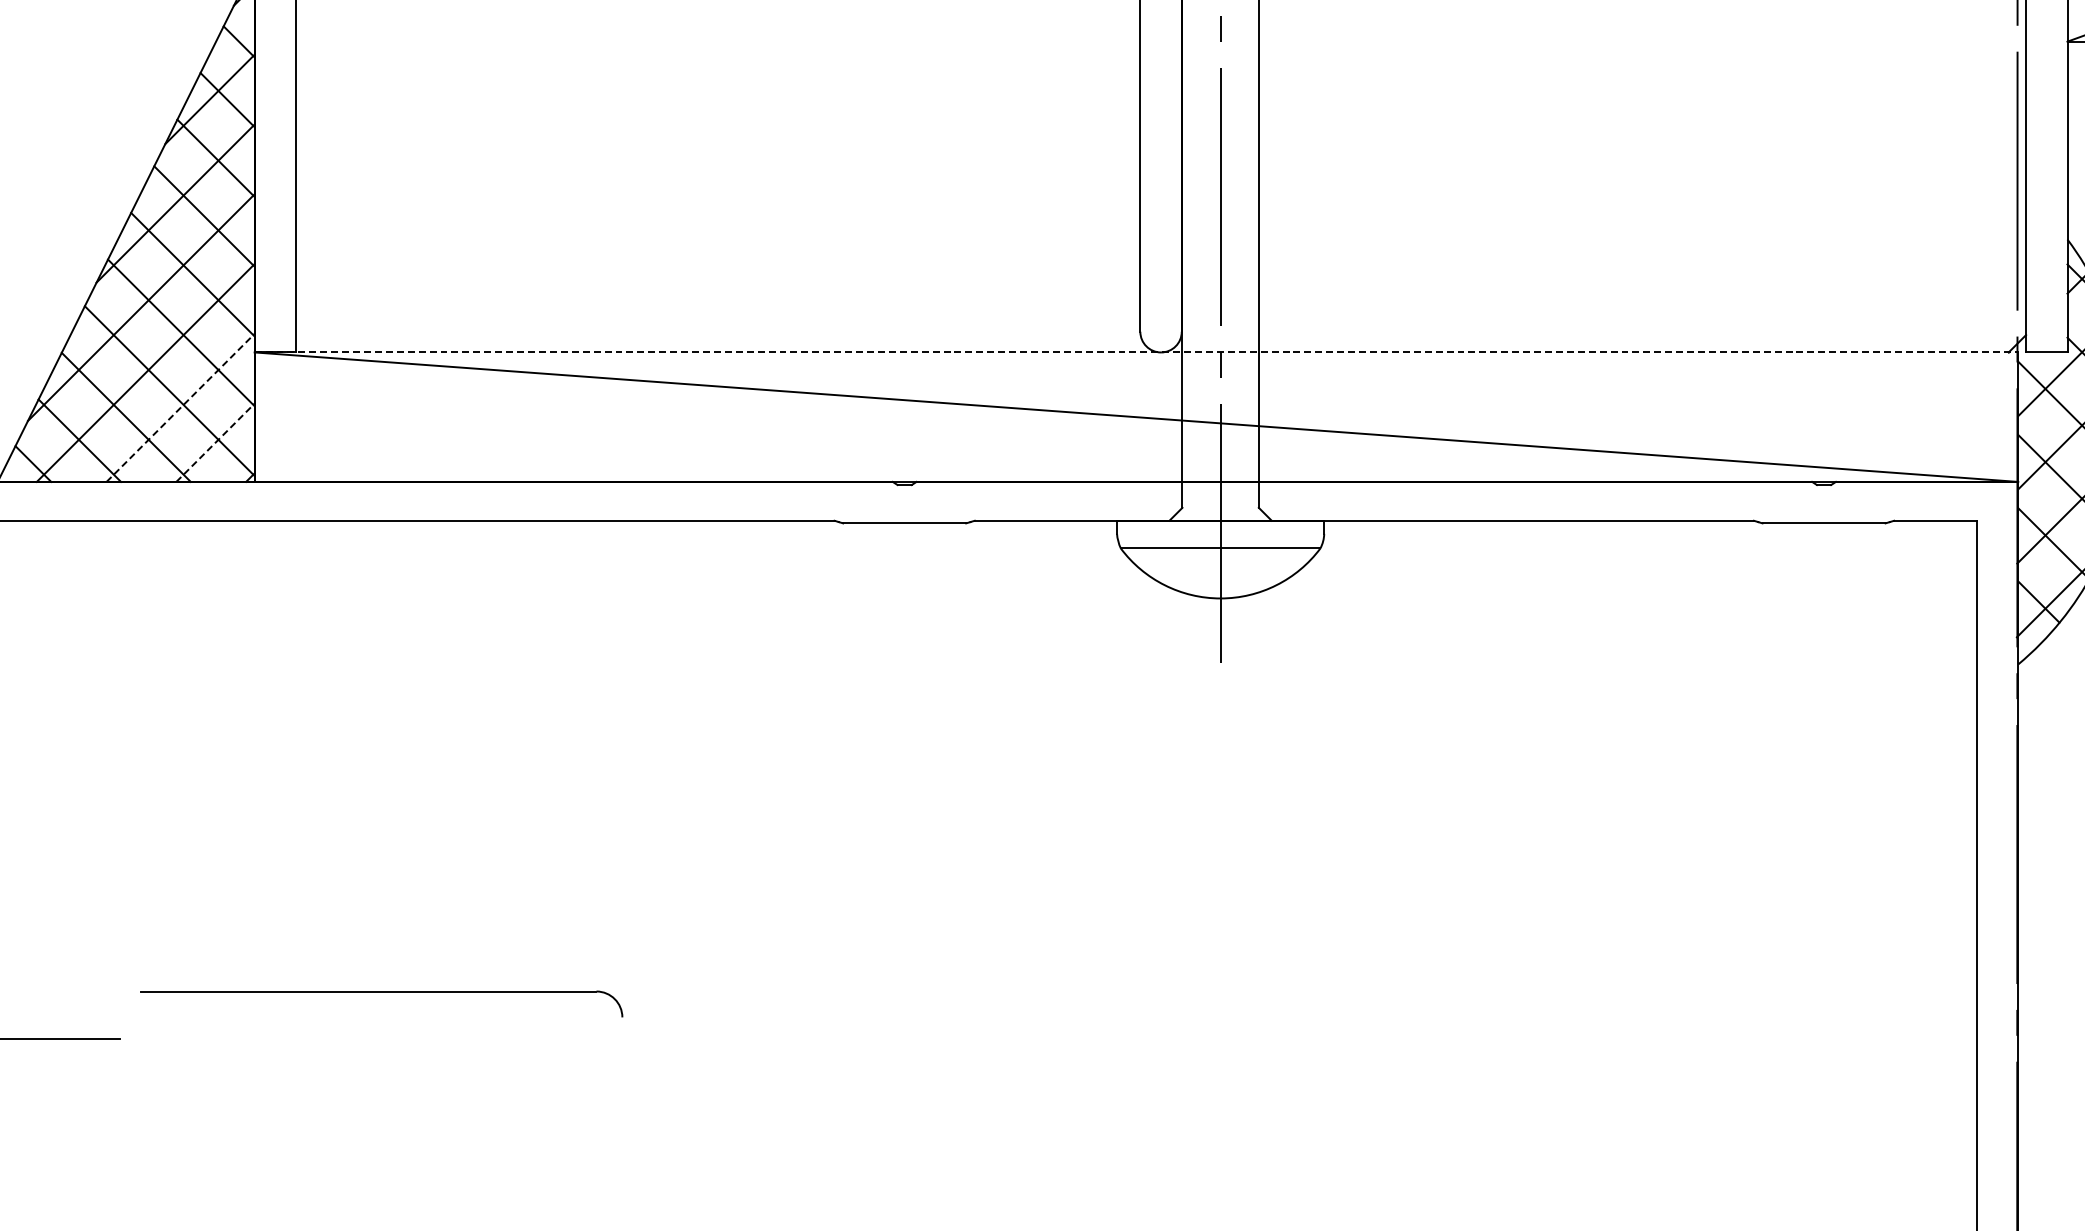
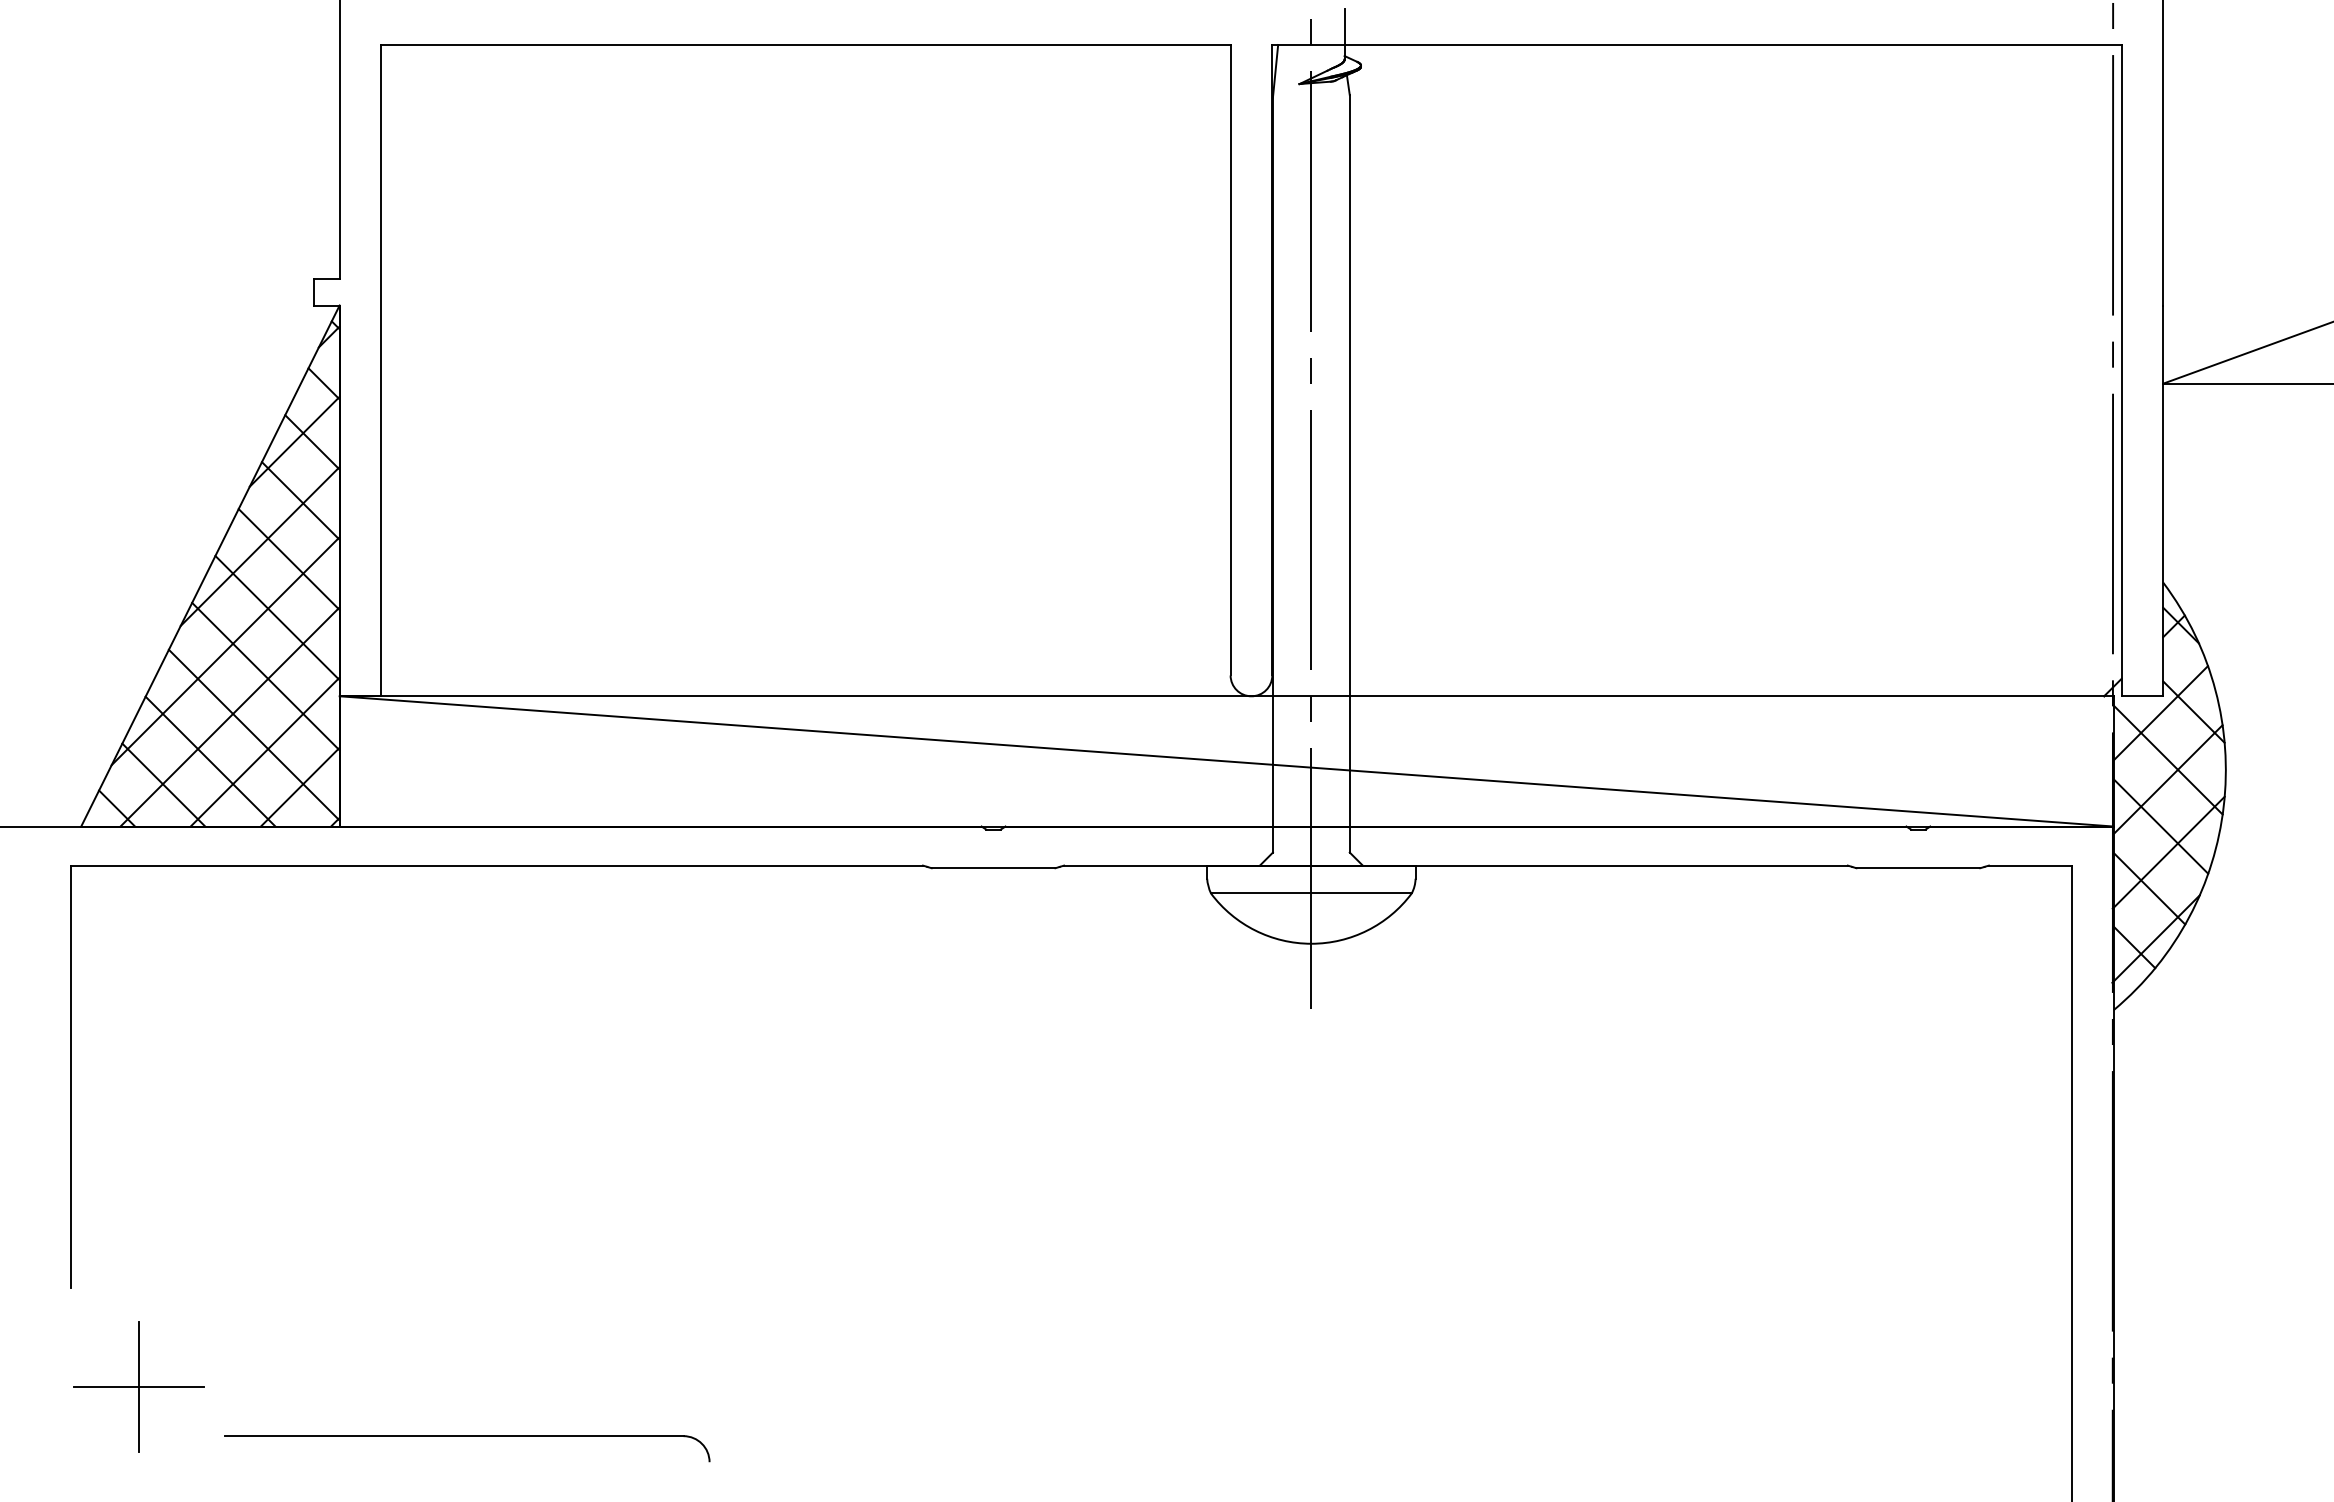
line: (1137, 352) -> (1227, 696), dashed -> solid
line: (180, 407) -> (265, 751), dashed -> solid
line: (215, 443) -> (300, 787), dashed -> solid
part: (381, 991) -> (467, 1436), moved
line: (55, 1038) -> (139, 1386), added

